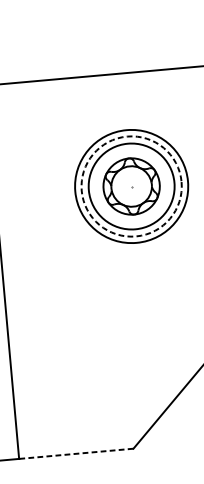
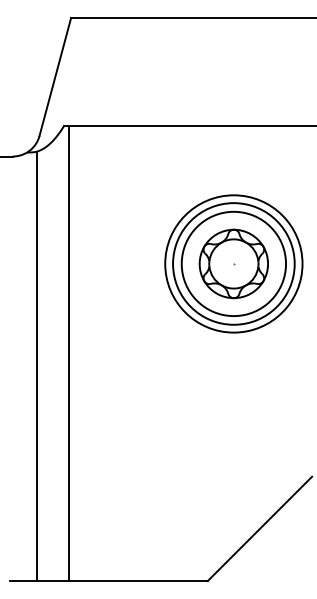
circle: (131, 186) -> (233, 263), dashed -> solid
line: (76, 454) -> (138, 581), dashed -> solid

